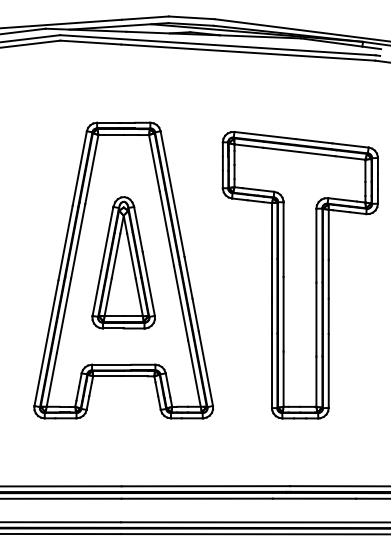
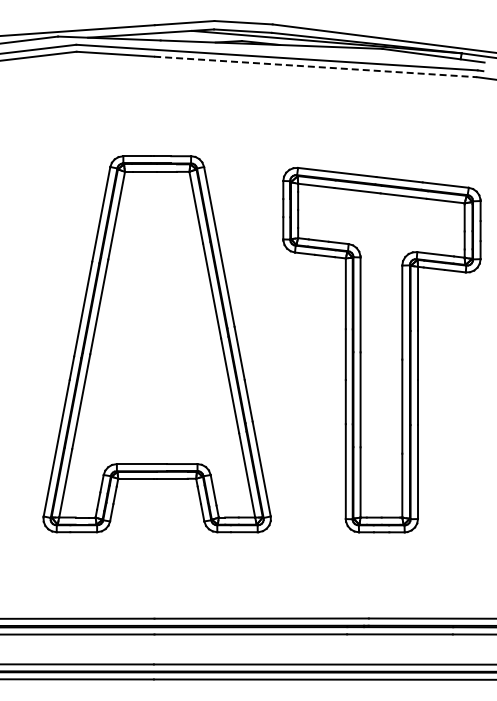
line: (248, 52) -> (315, 66), solid -> dashed
part: (123, 262) -> (156, 333), removed

